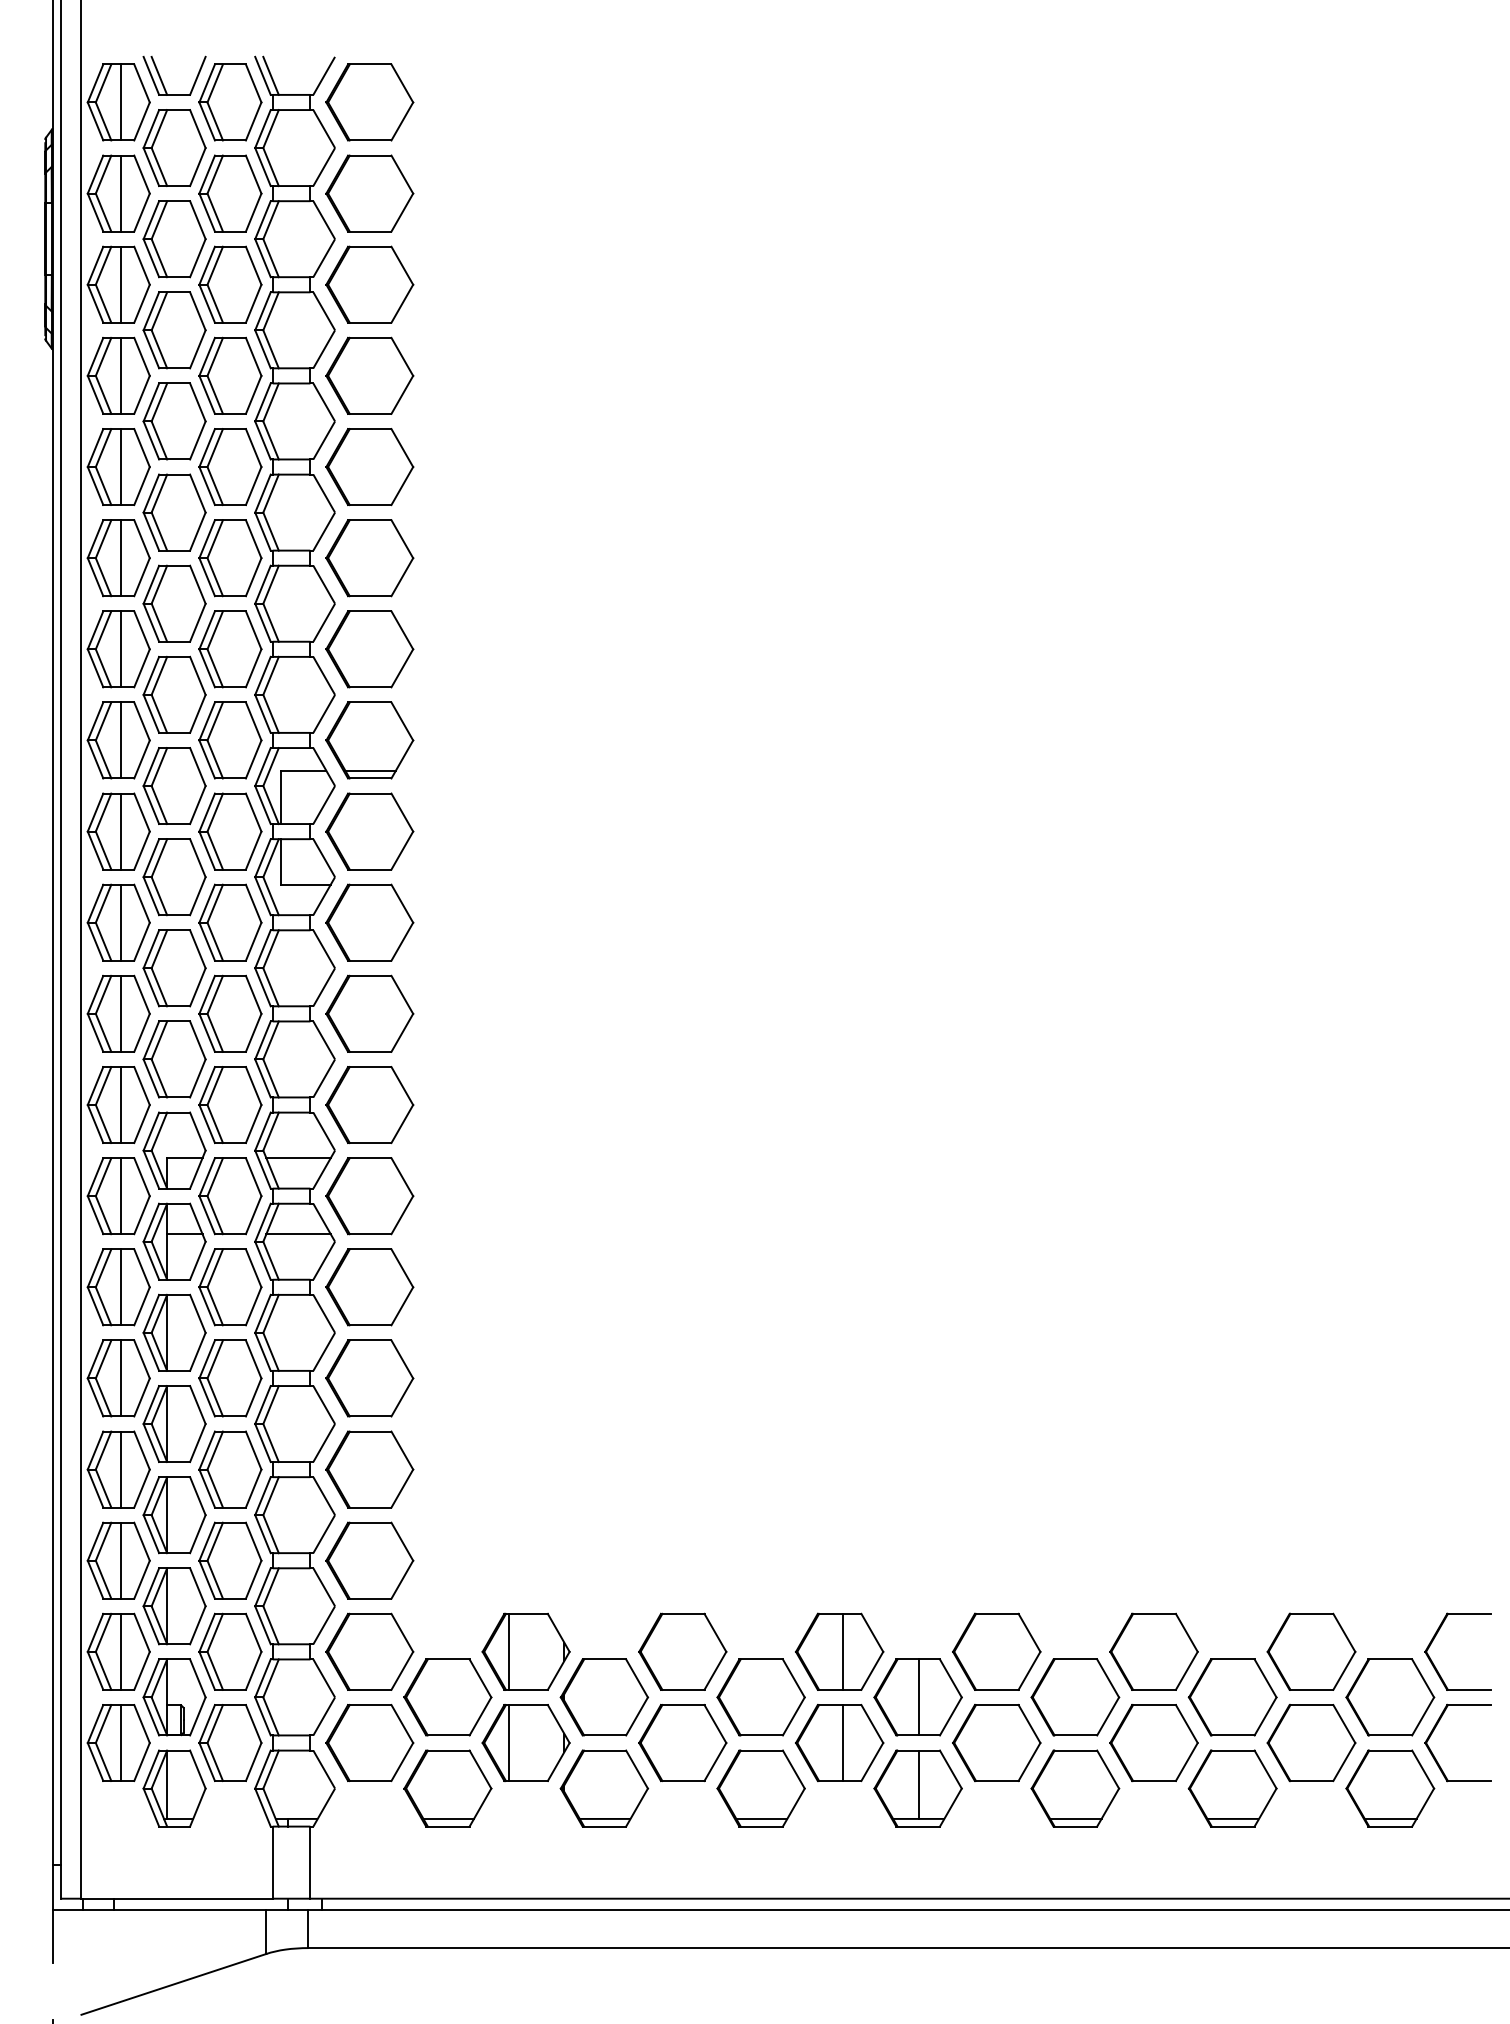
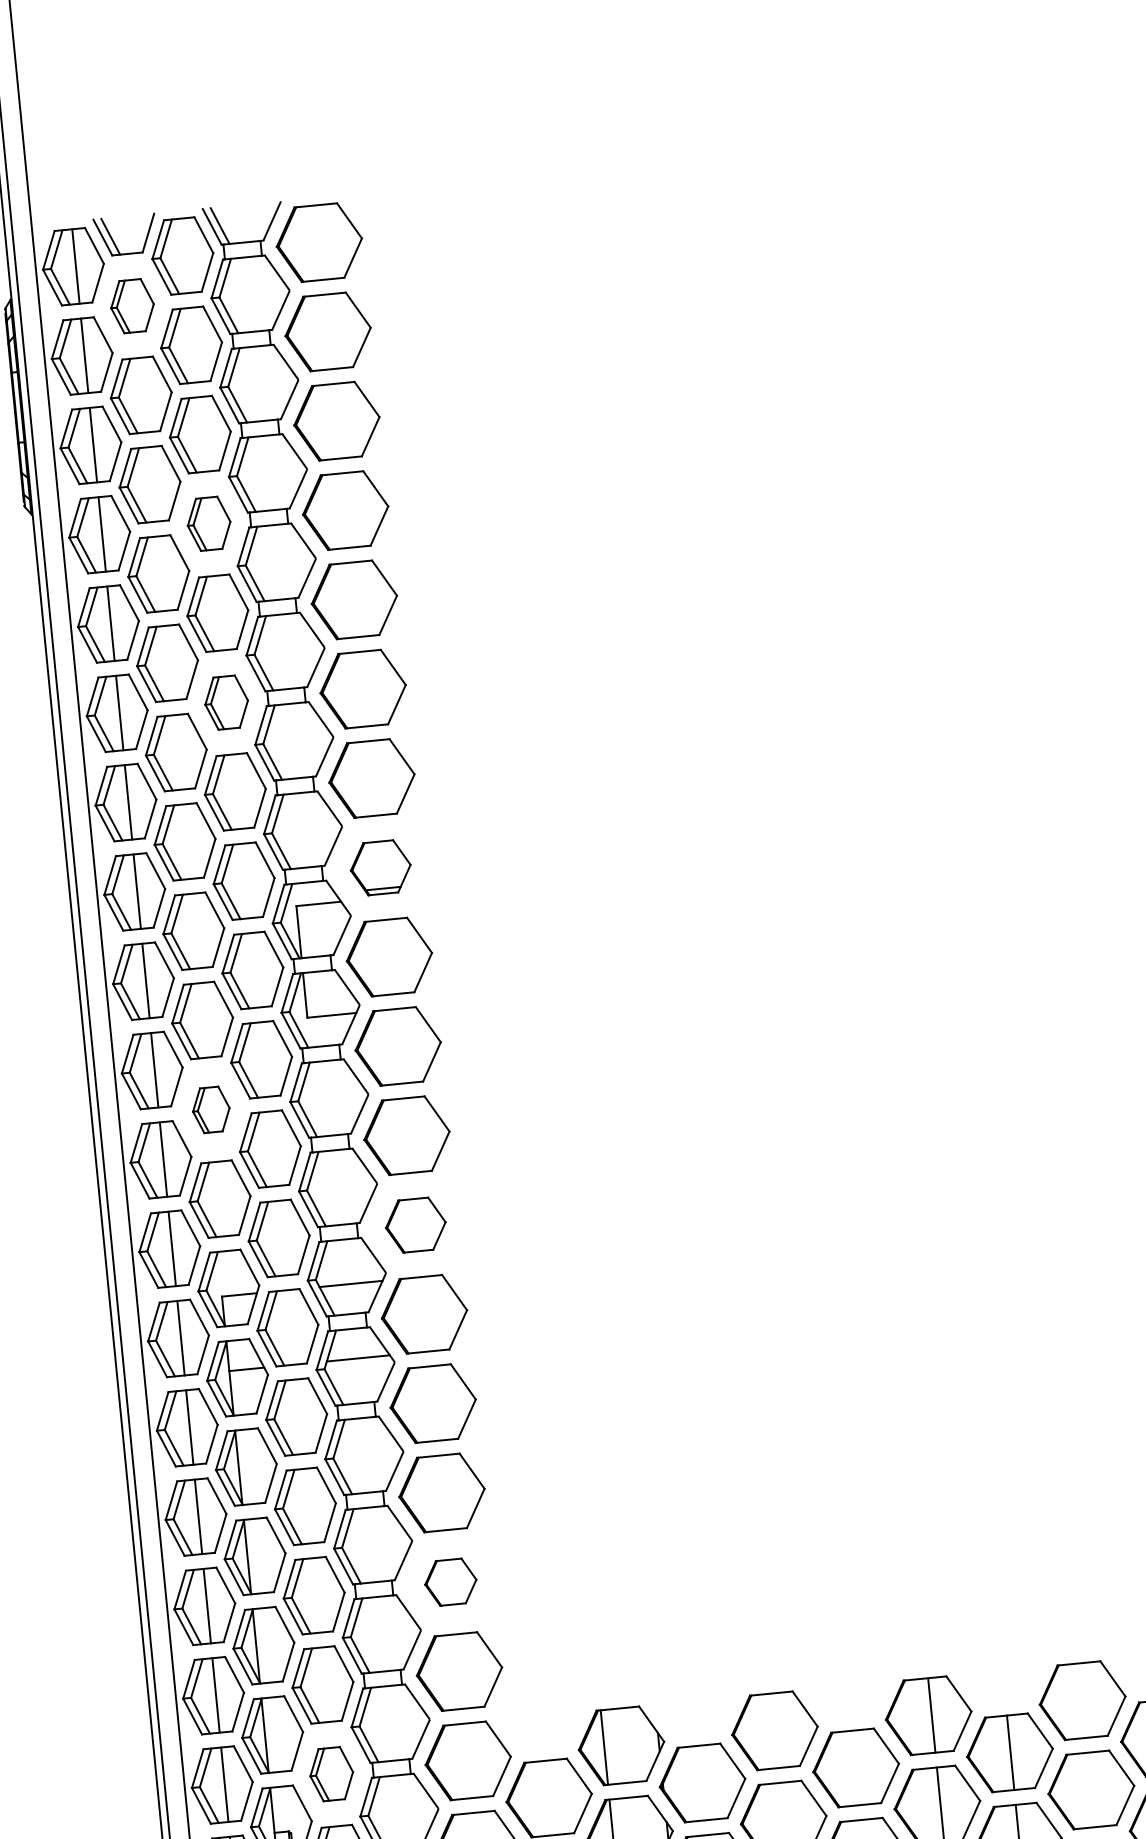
part: (174, 148) -> (132, 306), size x0.7
part: (230, 375) -> (209, 523), size x0.7
part: (230, 558) -> (226, 702), size x0.7
part: (369, 740) -> (380, 867), size x0.7
part: (174, 968) -> (211, 1110), size x0.6
part: (369, 1105) -> (415, 1225), size x0.7
part: (369, 1469) -> (450, 1582), size x0.6
part: (230, 1651) -> (331, 1773), size x0.7

